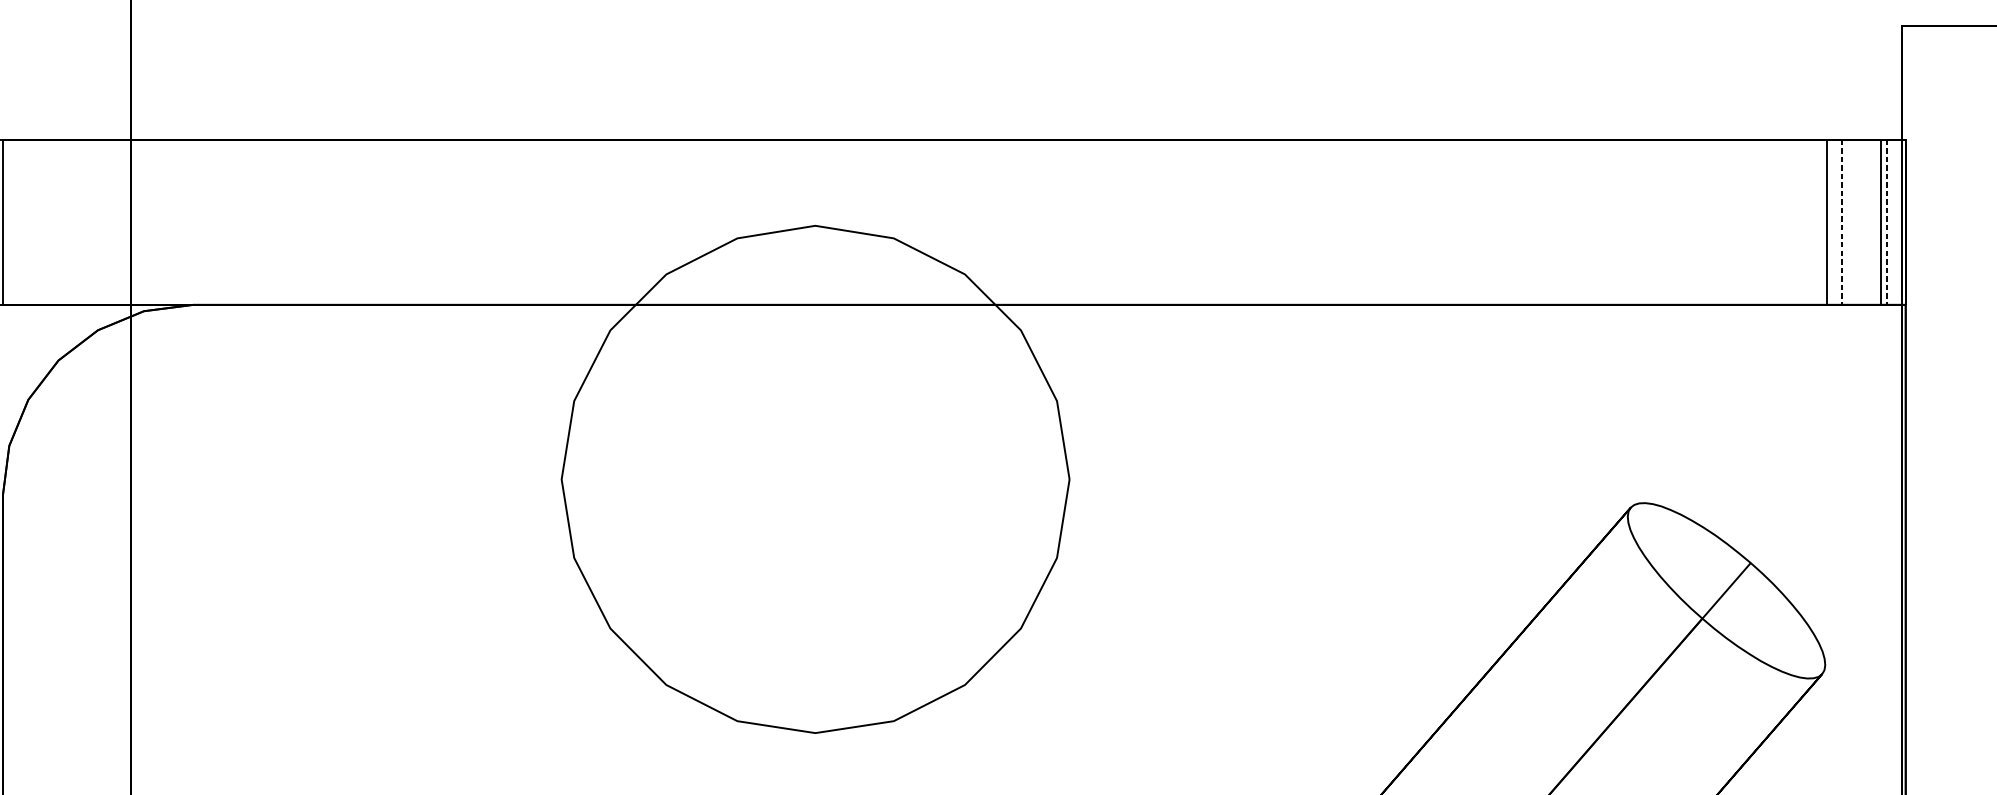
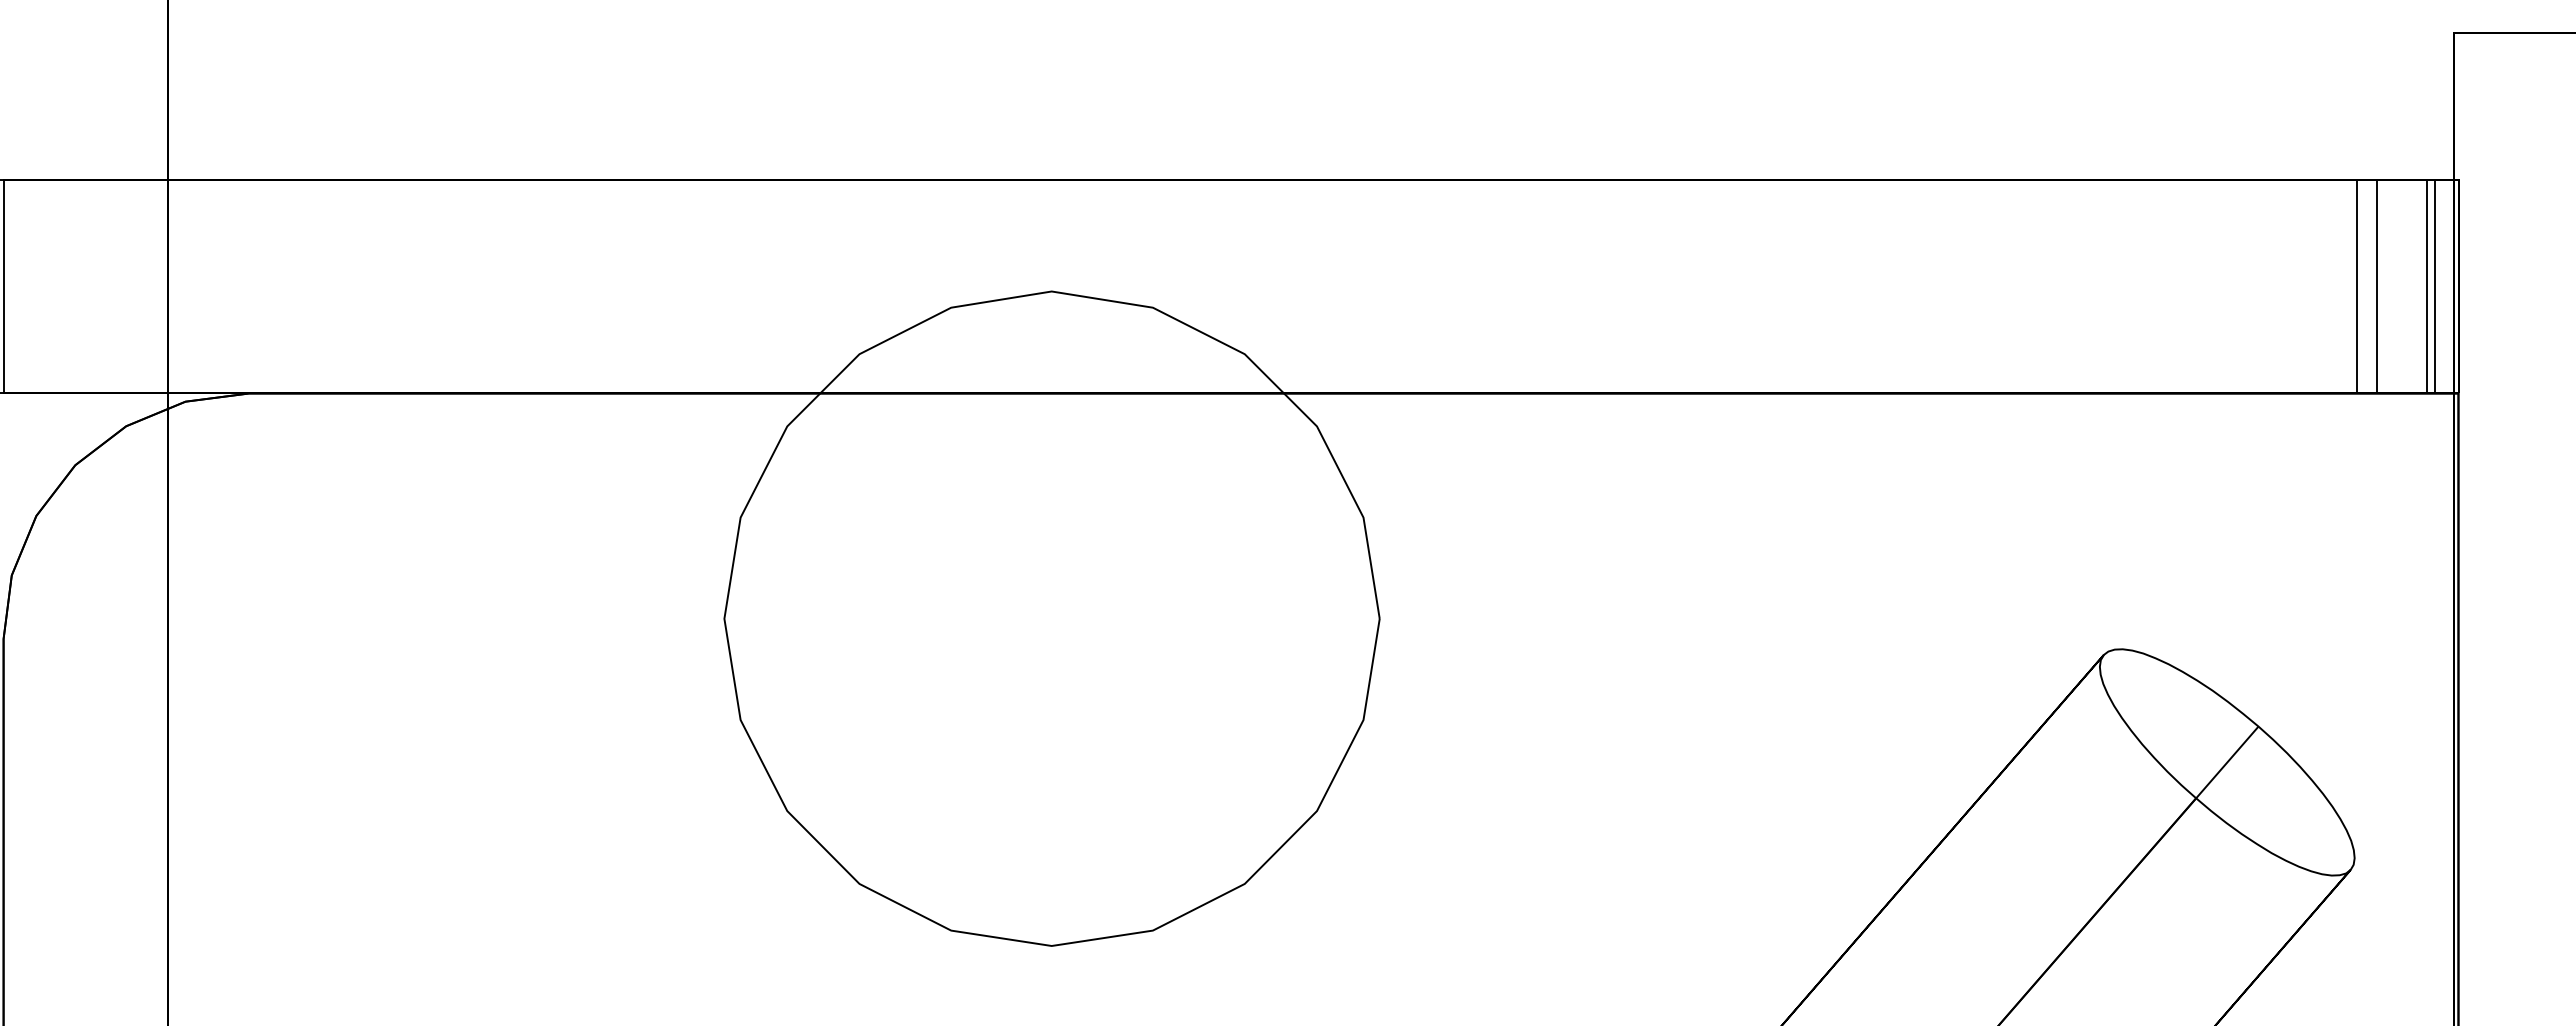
line: (1842, 222) -> (2376, 287), dashed -> solid
line: (1887, 222) -> (2434, 287), dashed -> solid

